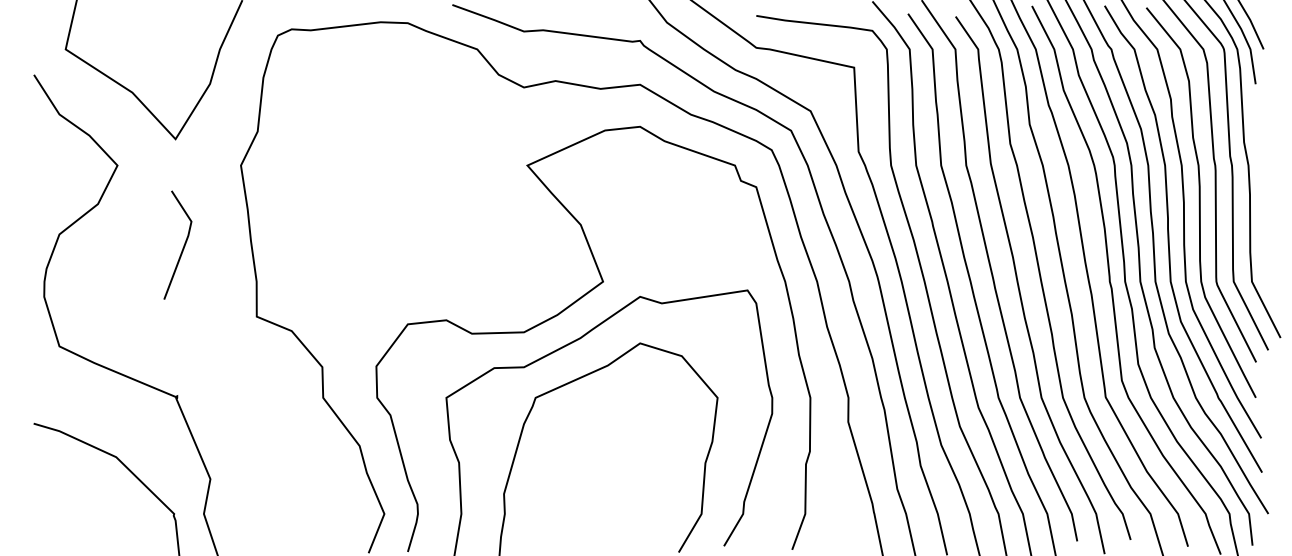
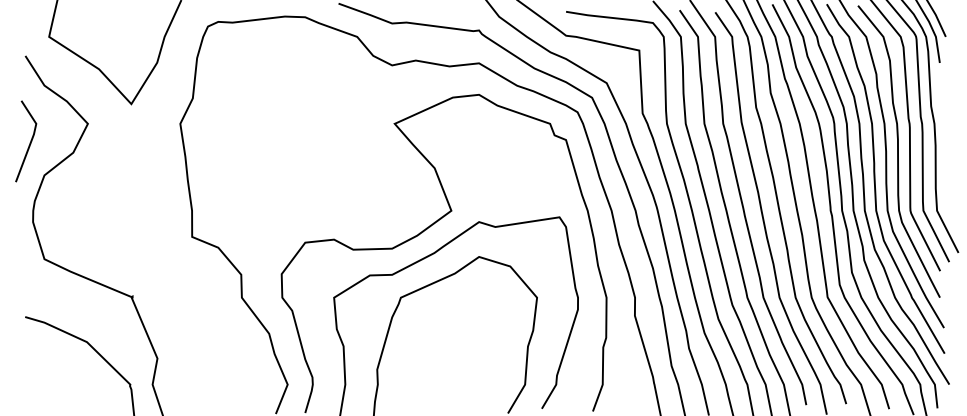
line: (182, 246) -> (29, 142), moved

